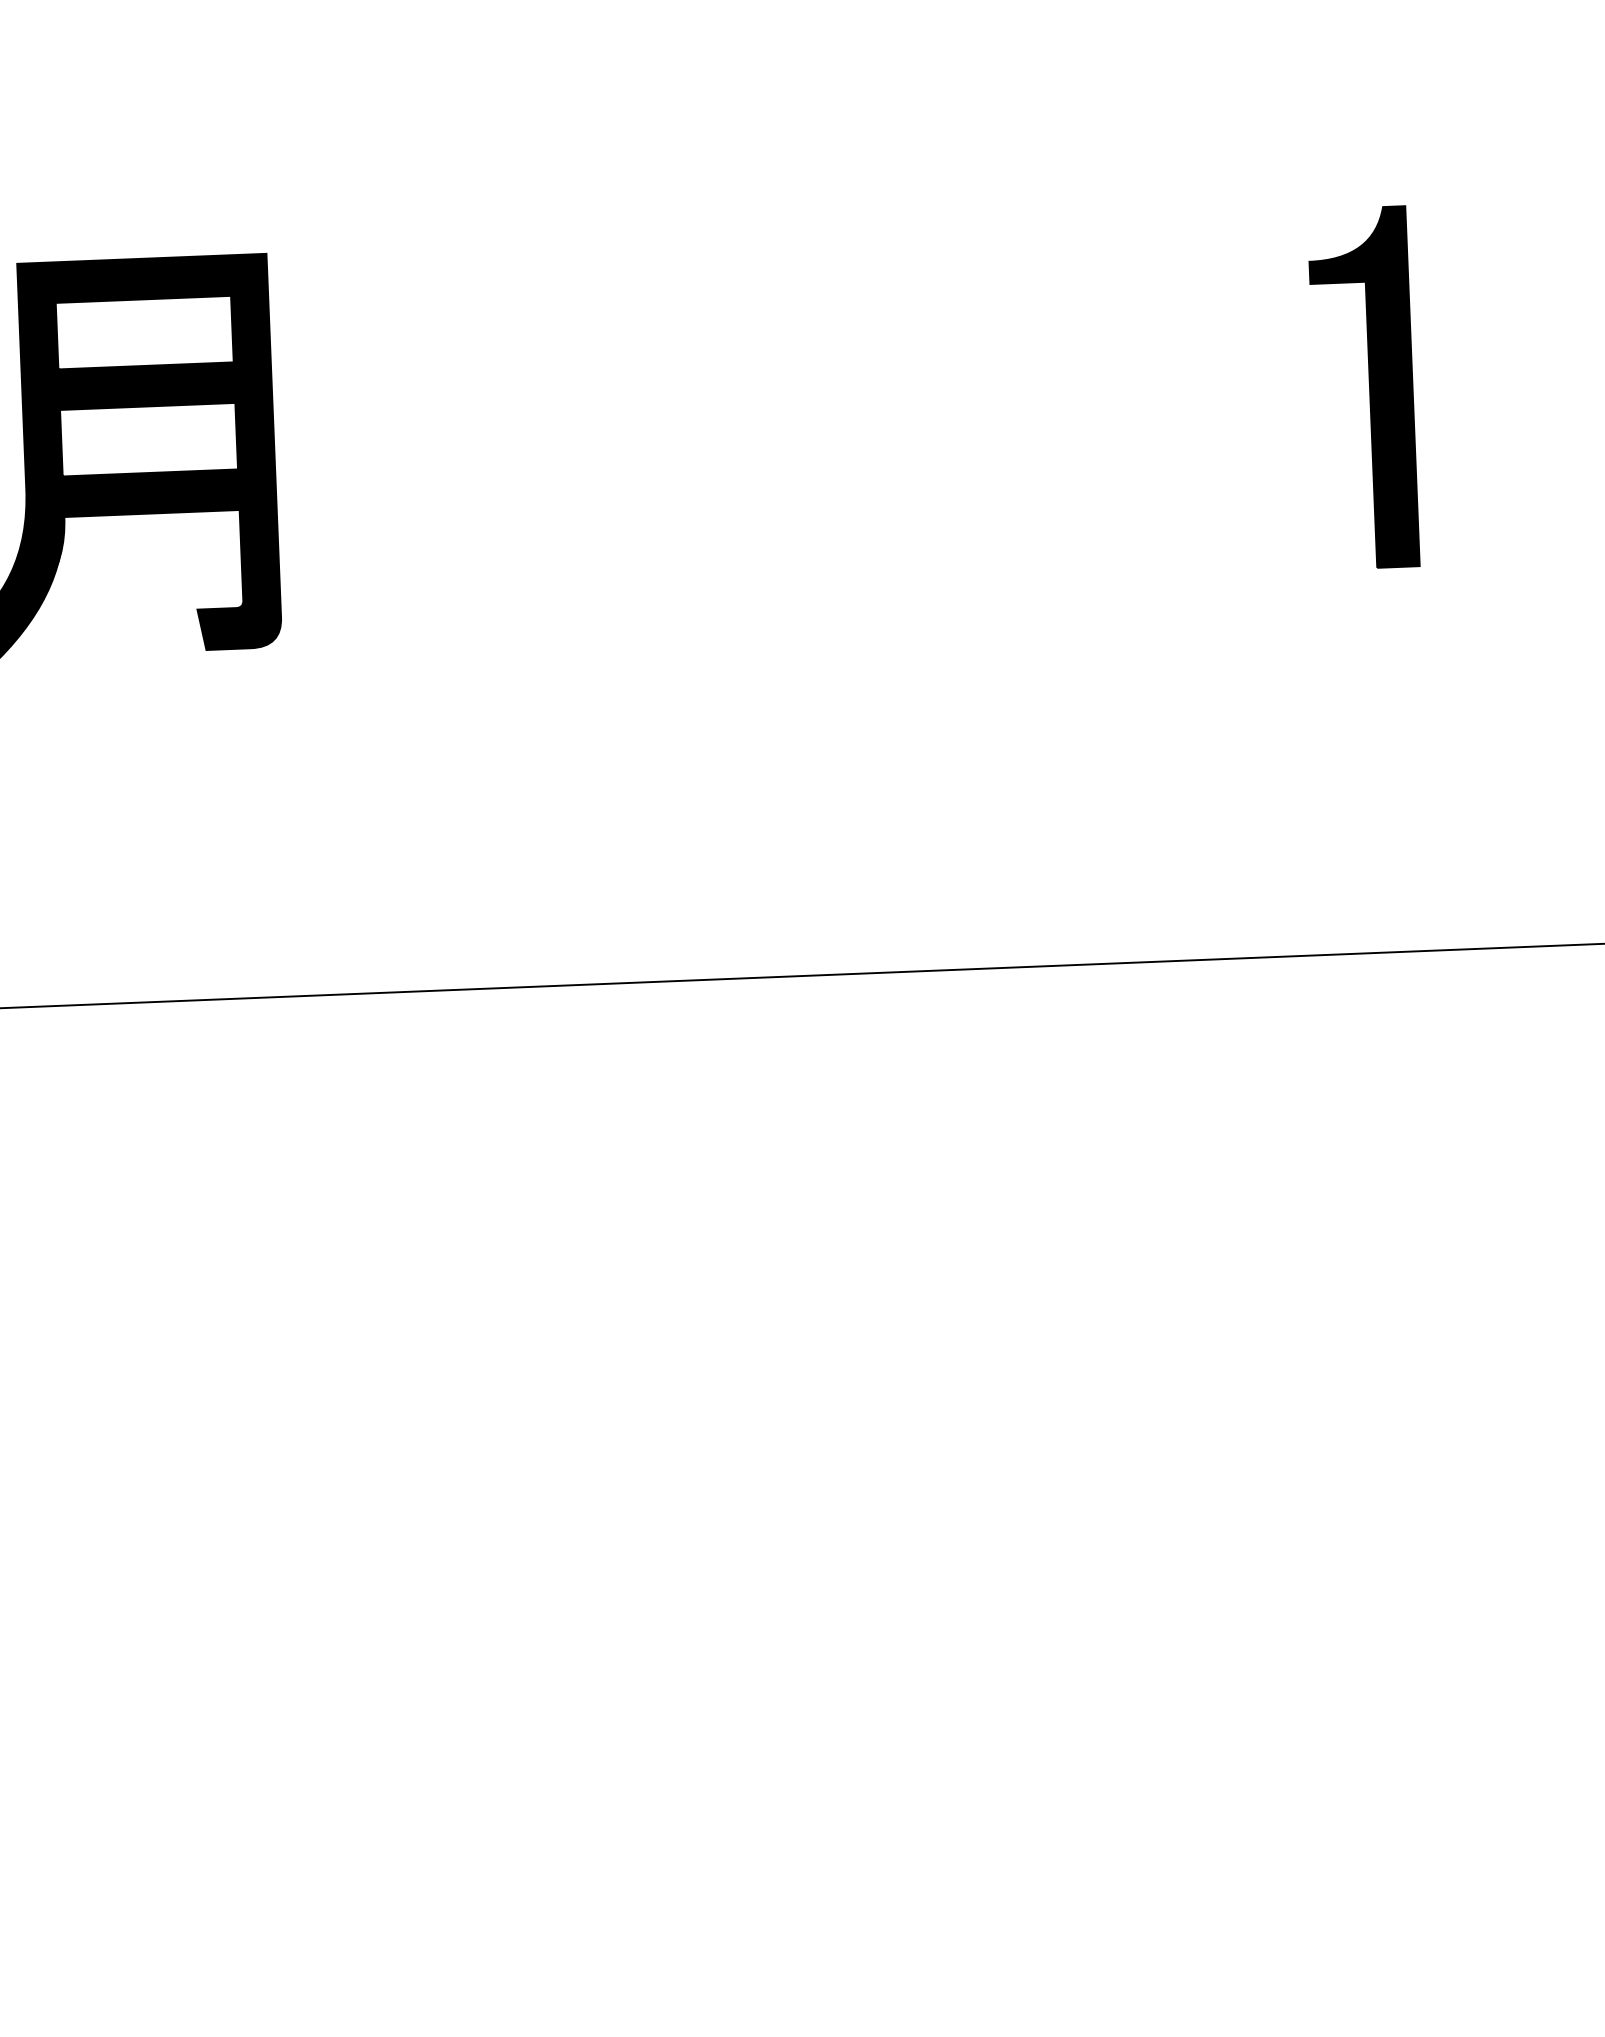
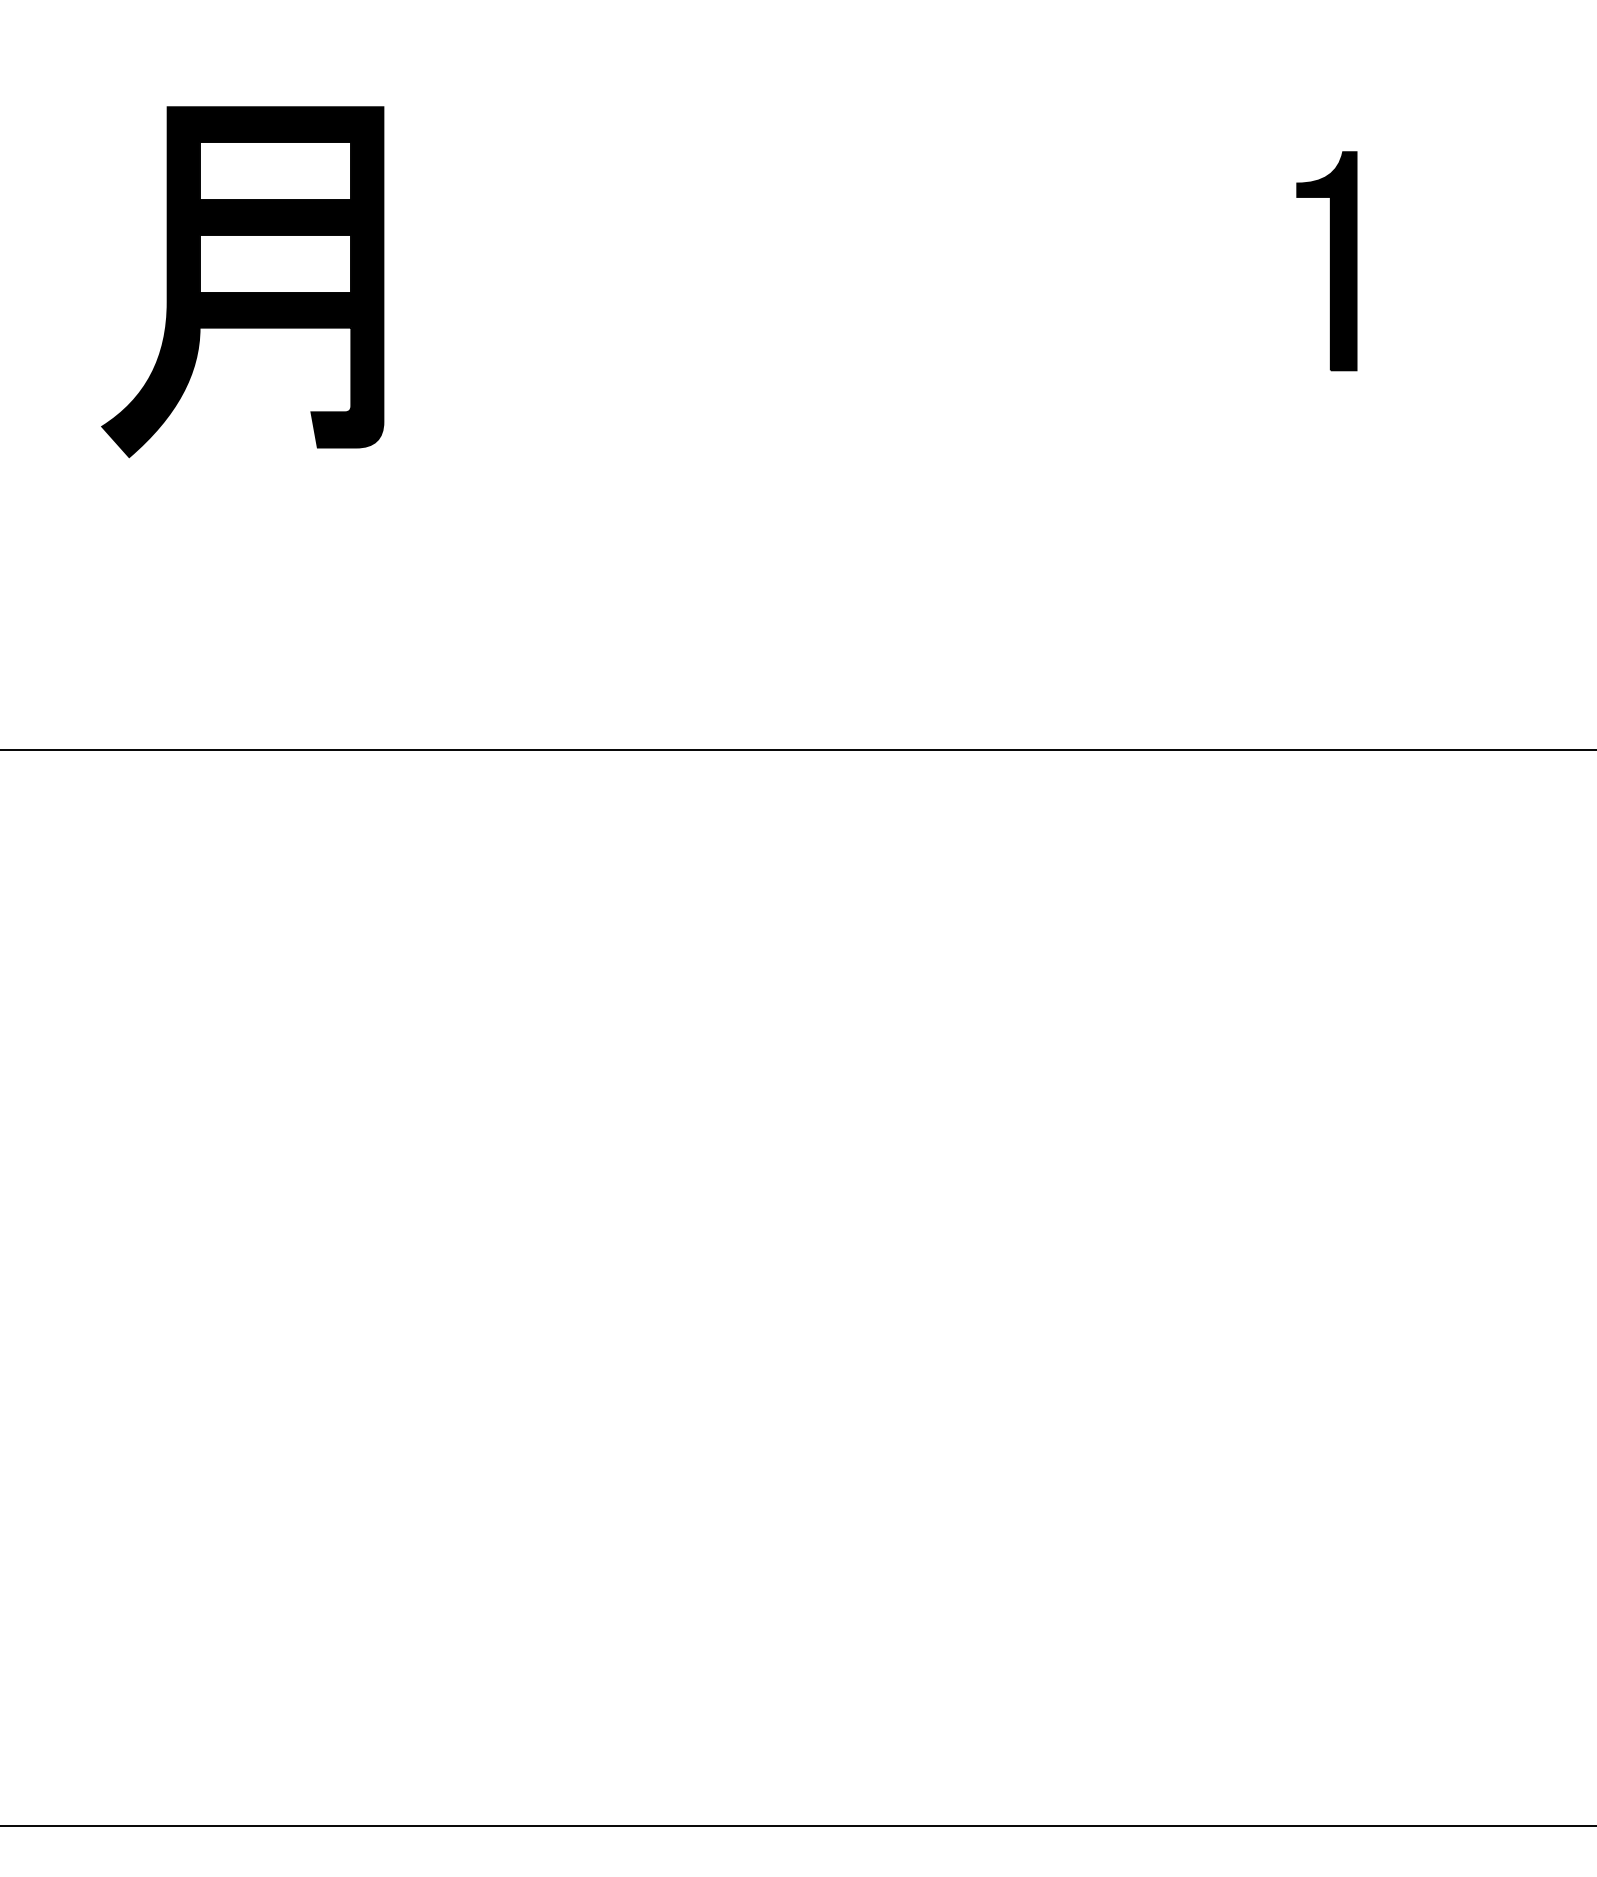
part: (1363, 387) -> (1326, 260), size x0.7

